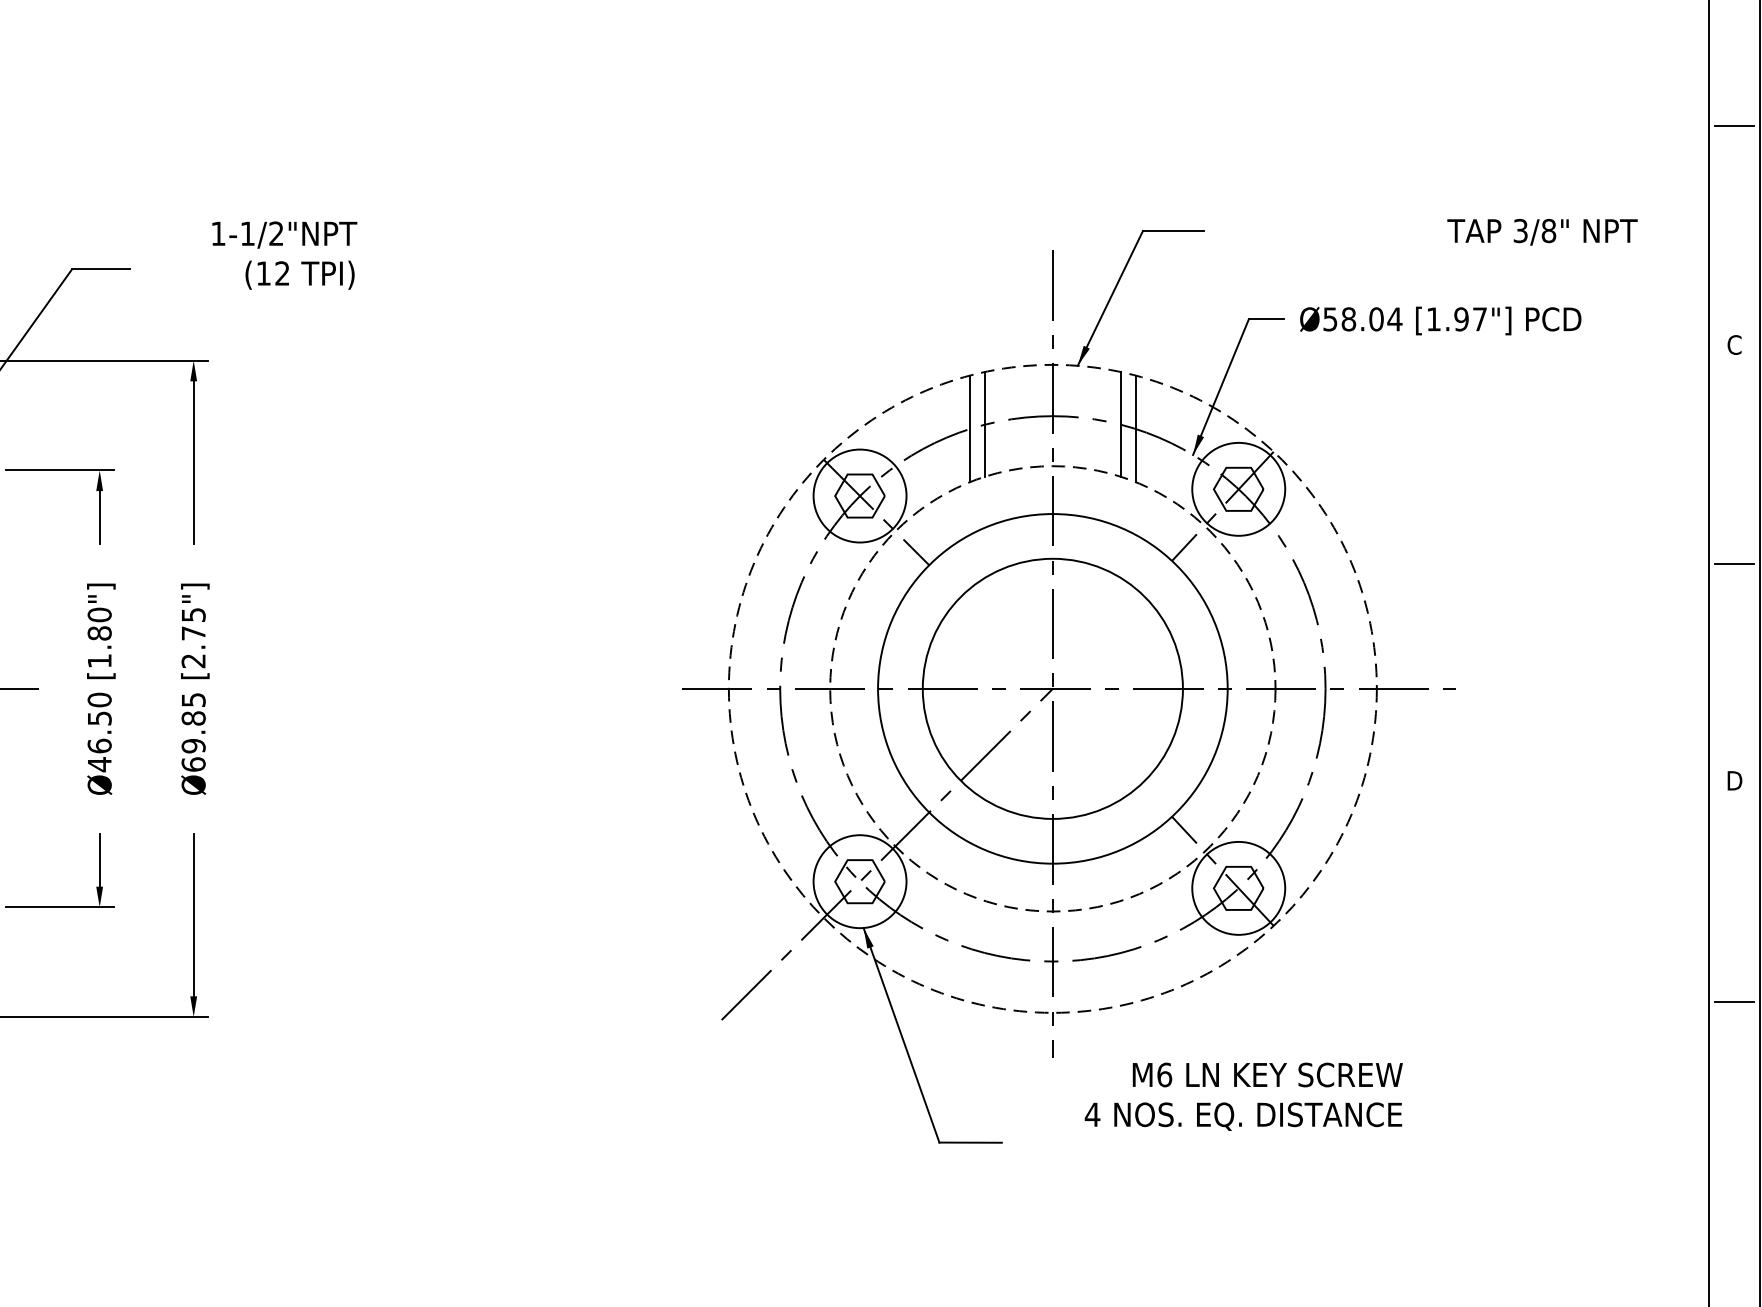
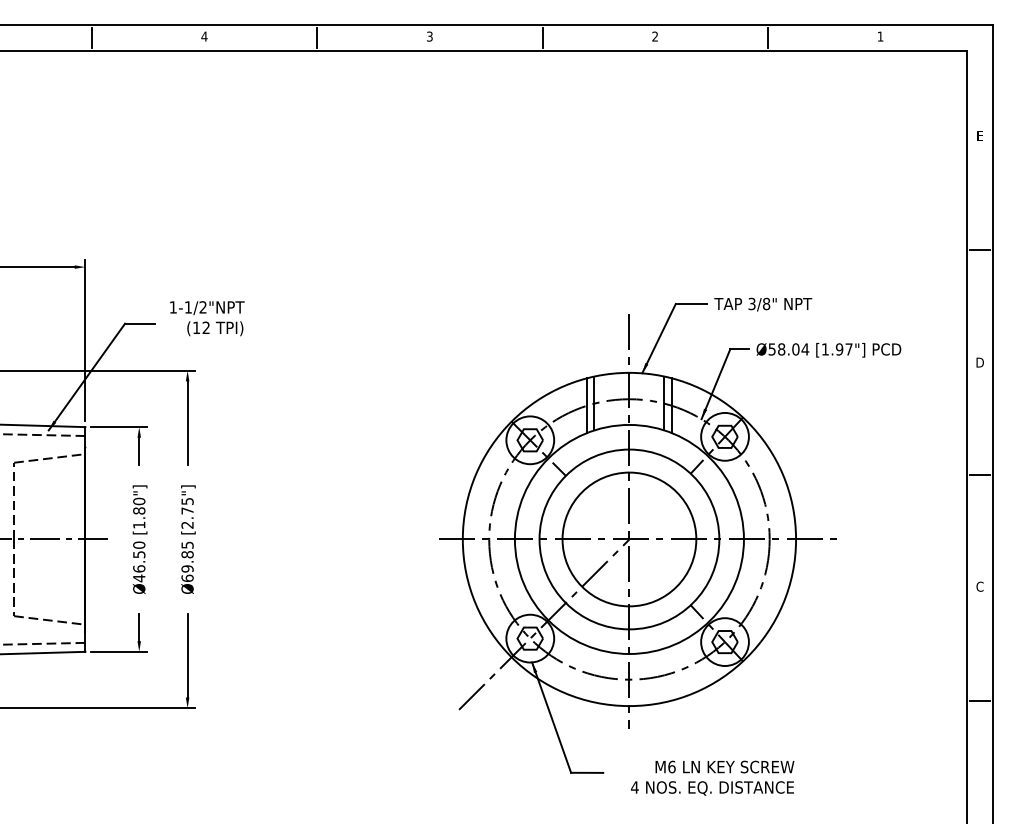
text: (1542, 231) -> (763, 304), moved
text: (284, 255) -> (207, 318), moved
text: (1733, 344) -> (979, 362), C -> D
circle: (1051, 686) -> (628, 538), dashed -> solid
circle: (1052, 688) -> (629, 539), dashed -> solid
text: (1733, 780) -> (979, 586), D -> C
text: (1243, 1095) -> (712, 777), moved

